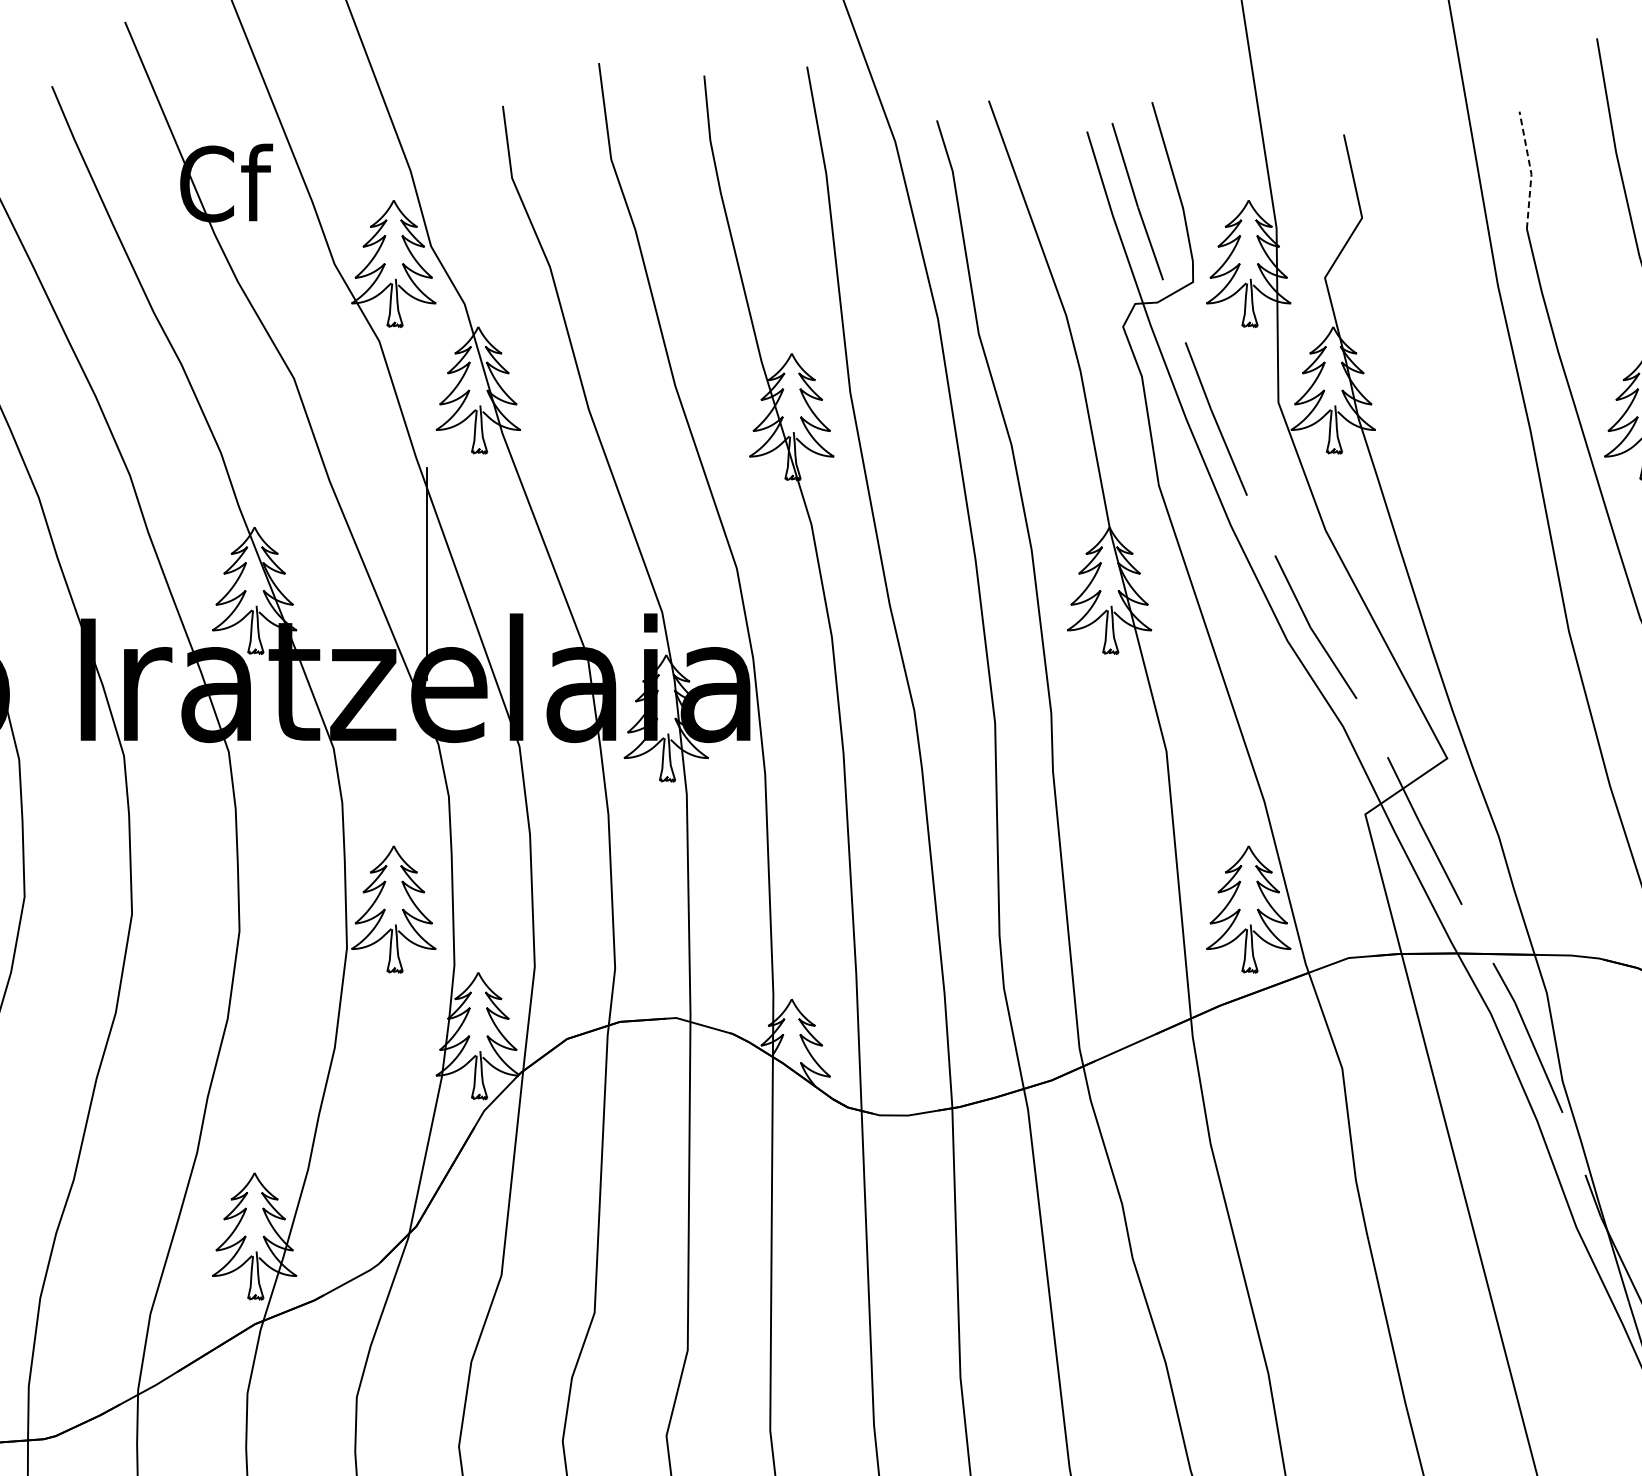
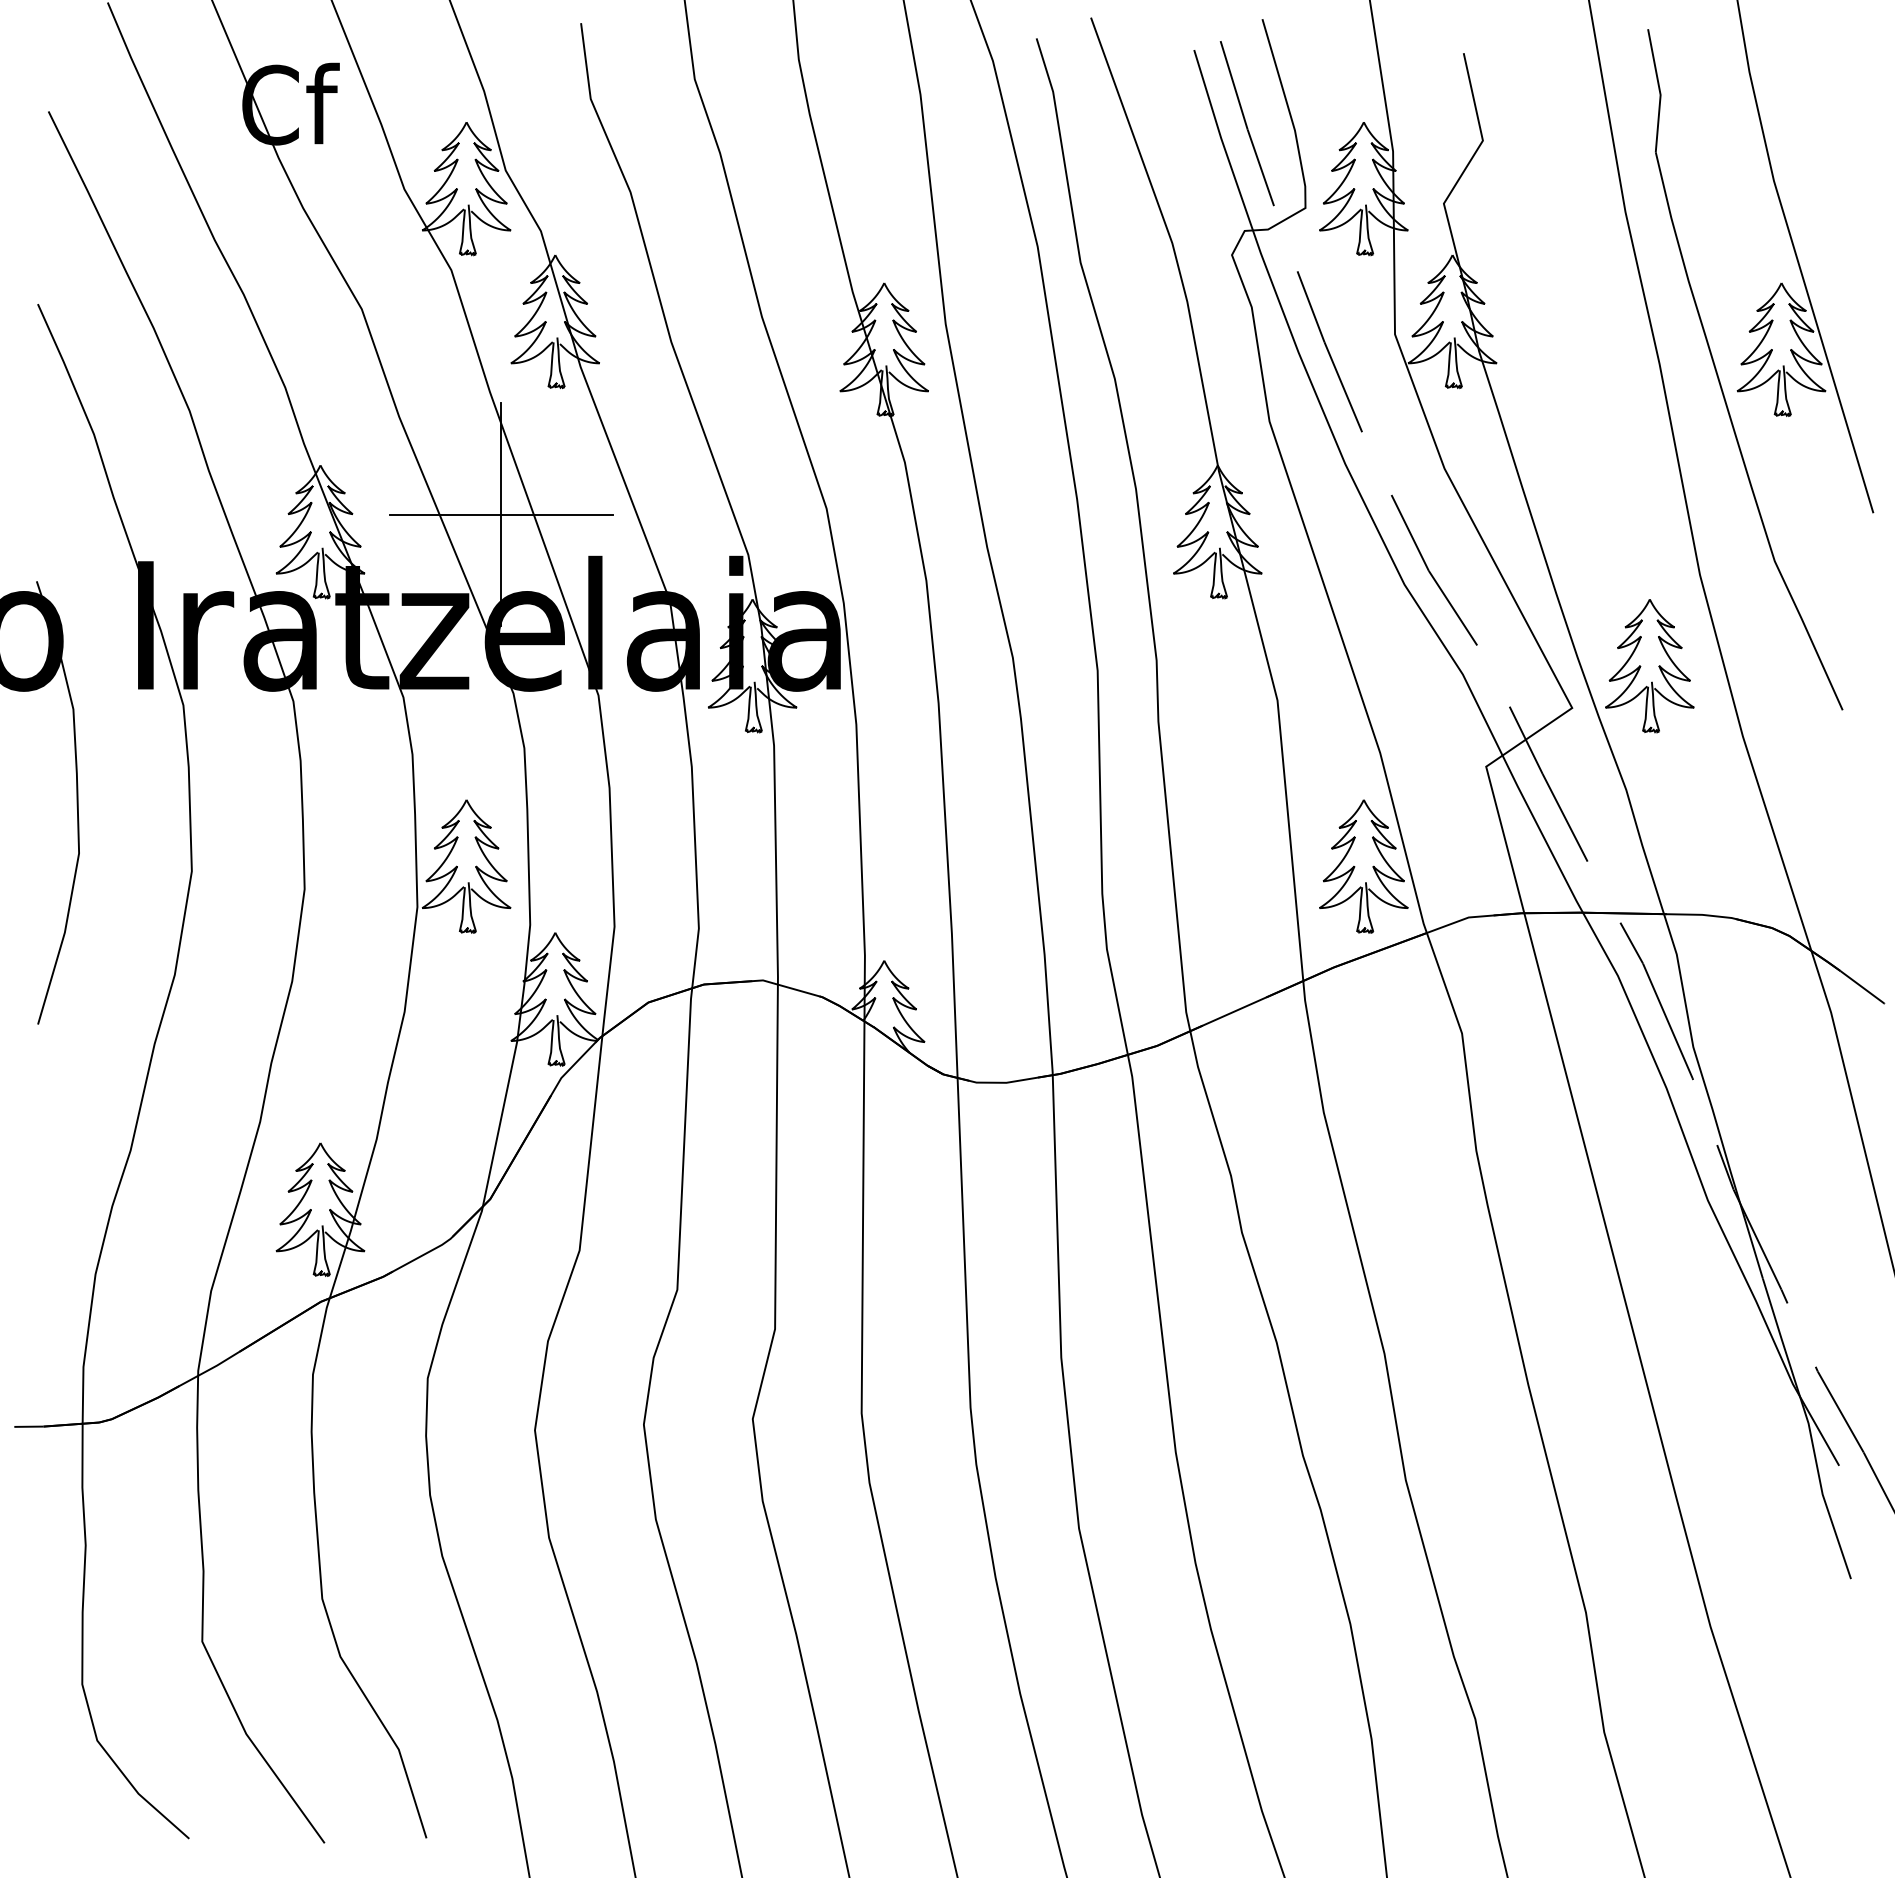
line: (1530, 170) -> (1659, 90), dashed -> solid
line: (427, 574) -> (501, 514), added
part: (1520, 718) -> (1649, 666), added

